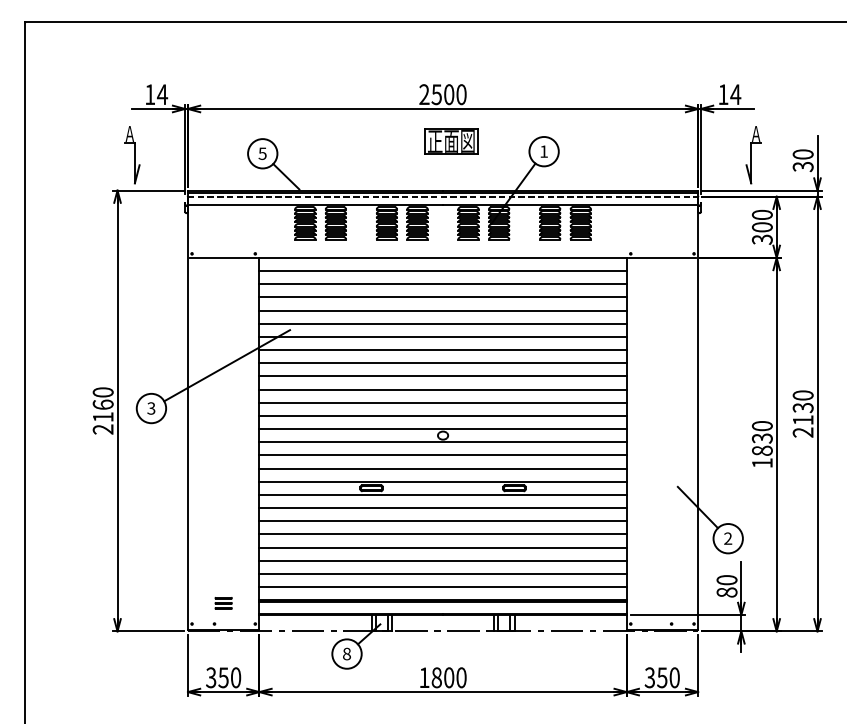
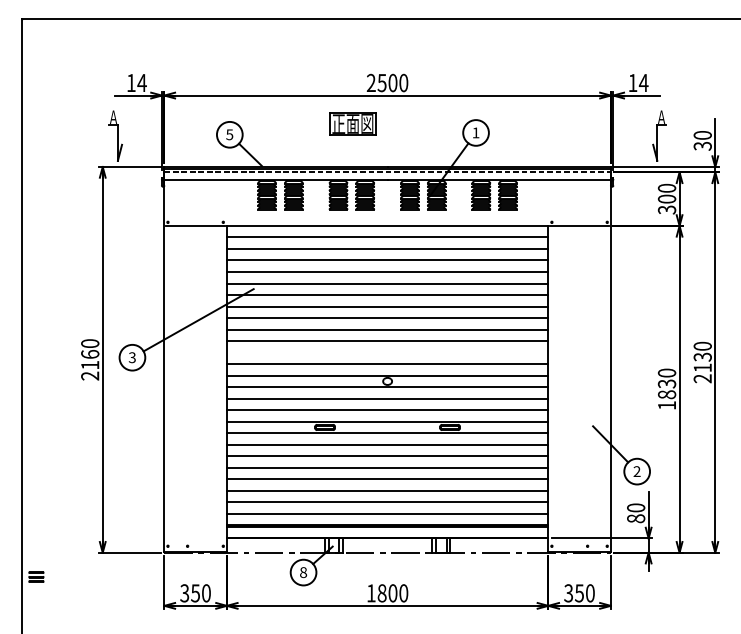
part: (451, 141) -> (352, 124), moved
line: (442, 402) -> (387, 352), removed
part: (223, 603) -> (36, 577), moved

